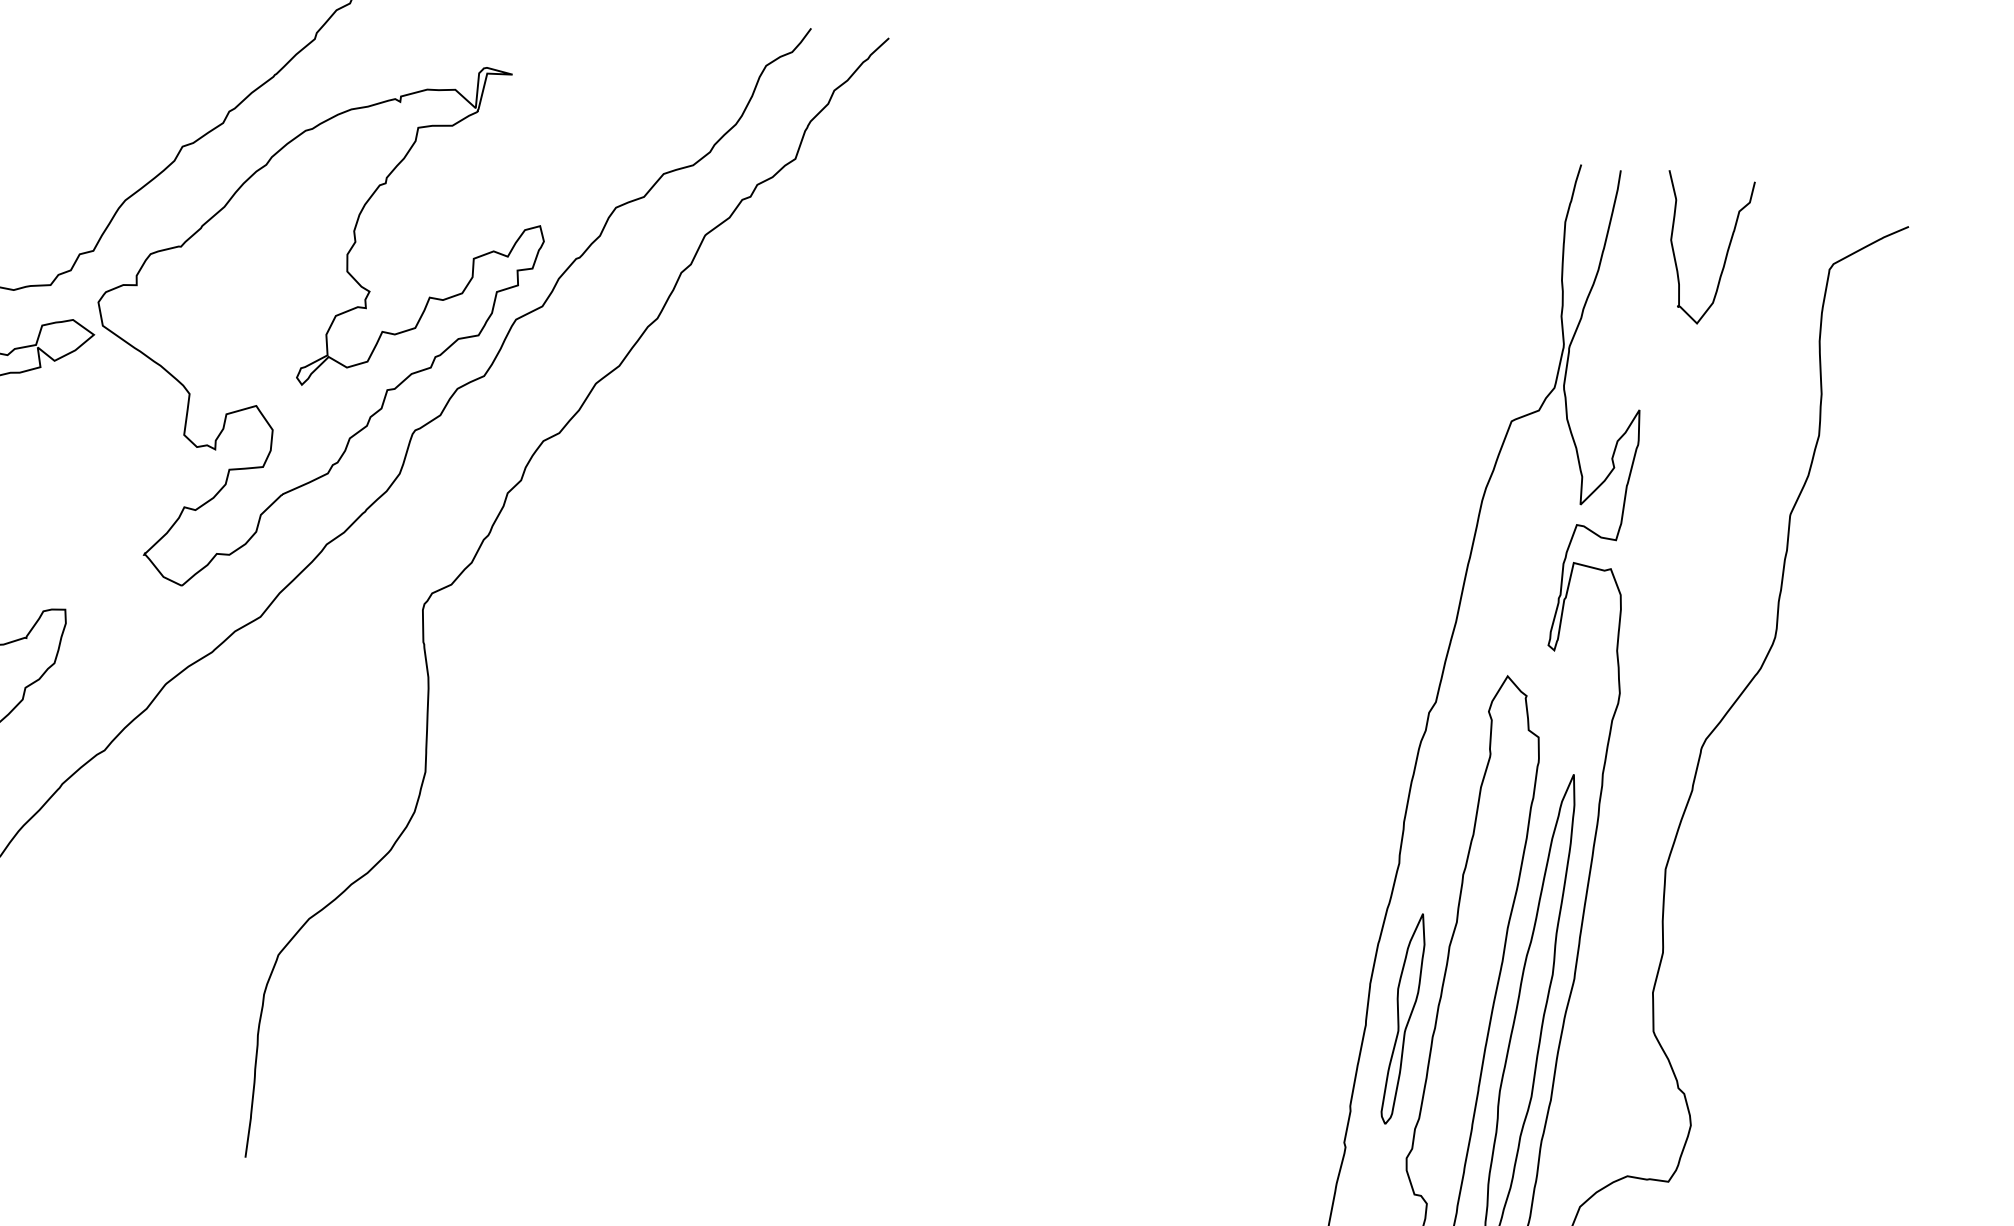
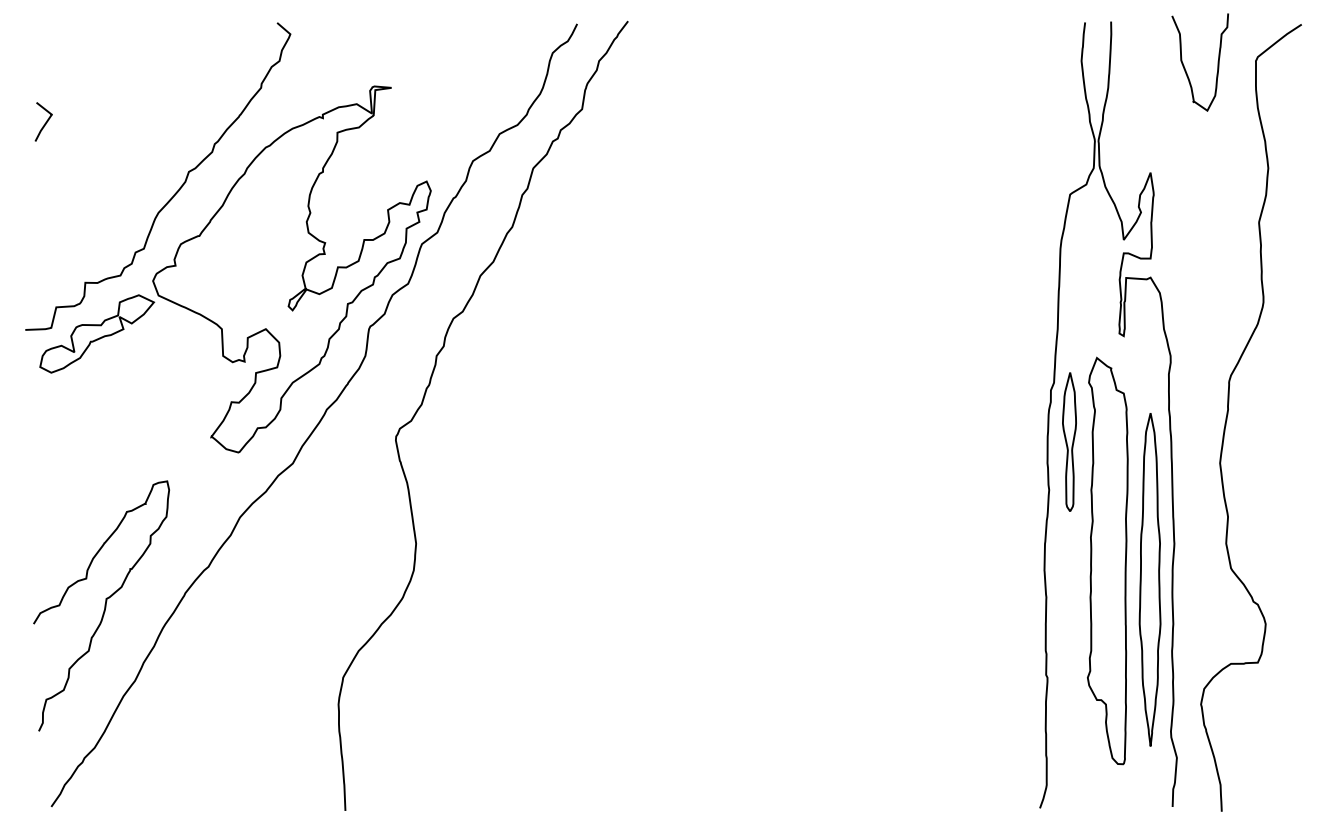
curve: (1675, 253) -> (1185, 68), moved
part: (1403, 1018) -> (1069, 441), moved

